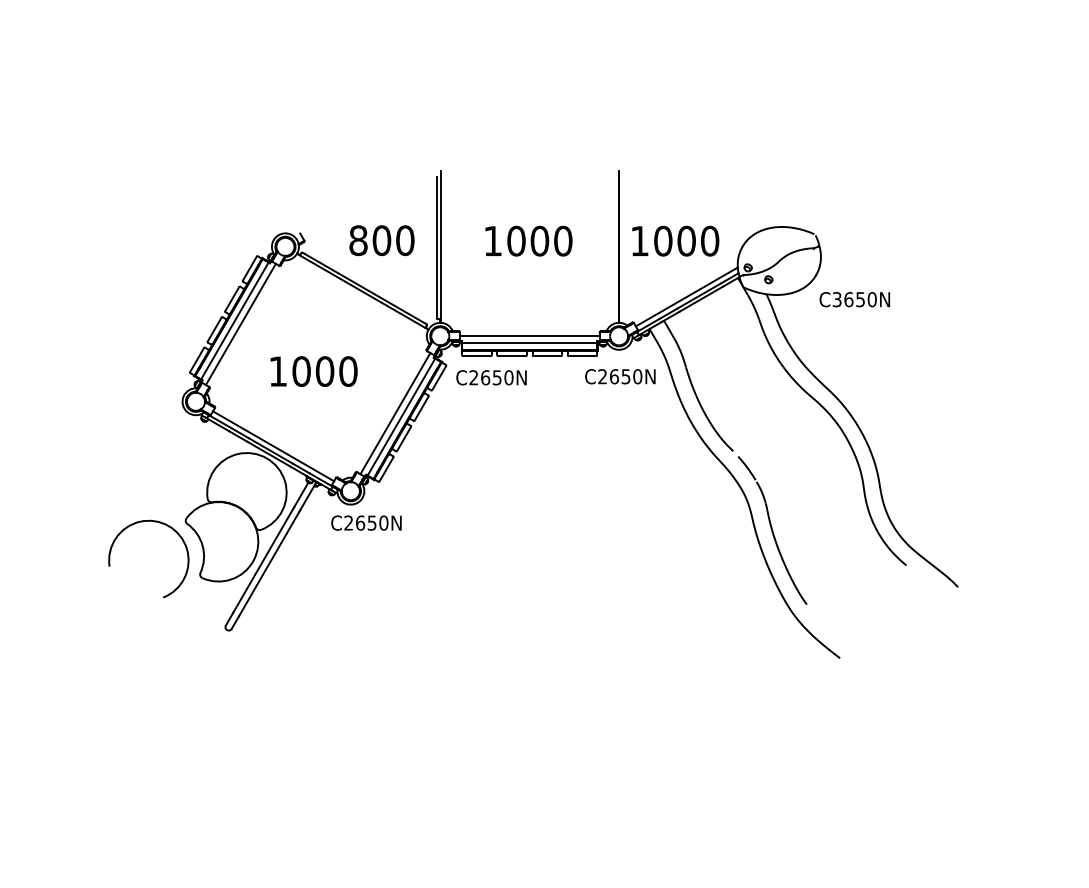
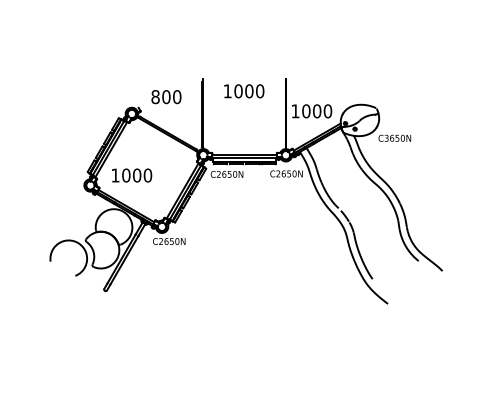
text: (382, 241) -> (166, 97), moved
text: (529, 241) -> (244, 91), moved
text: (314, 371) -> (132, 175), moved

